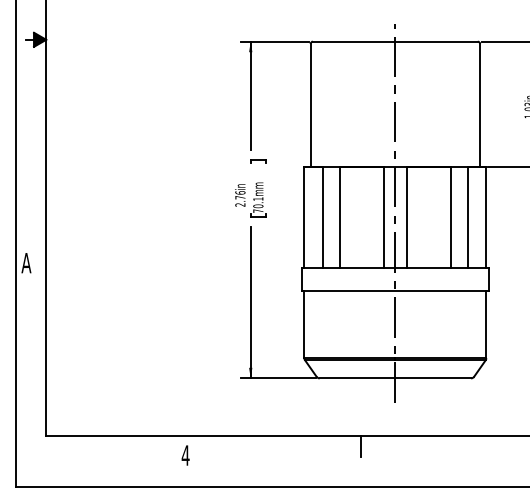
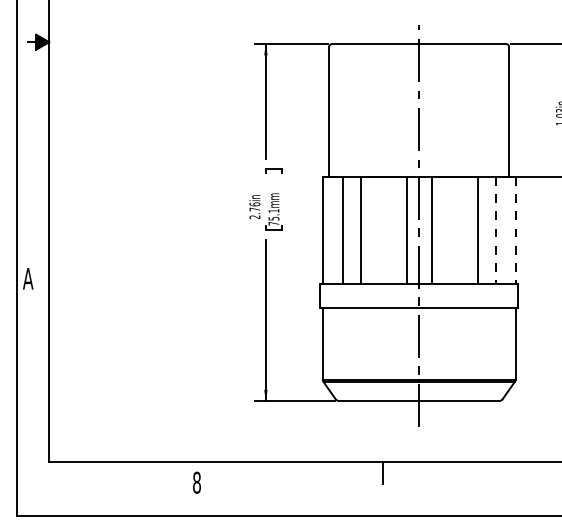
text: (257, 206) -> (273, 218), 70.1mm -> 75.1mm
line: (467, 217) -> (495, 230), solid -> dashed
line: (486, 217) -> (515, 230), solid -> dashed
text: (185, 455) -> (196, 482), 4 -> 8

